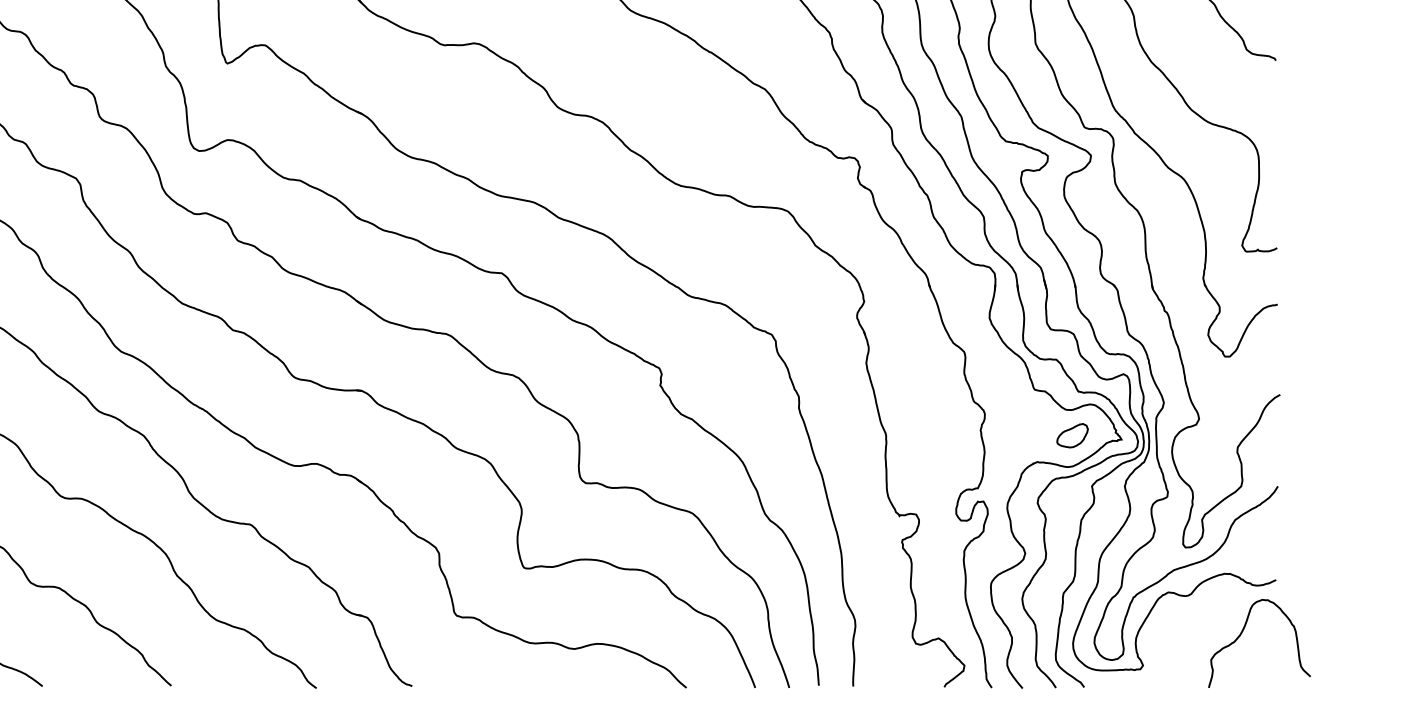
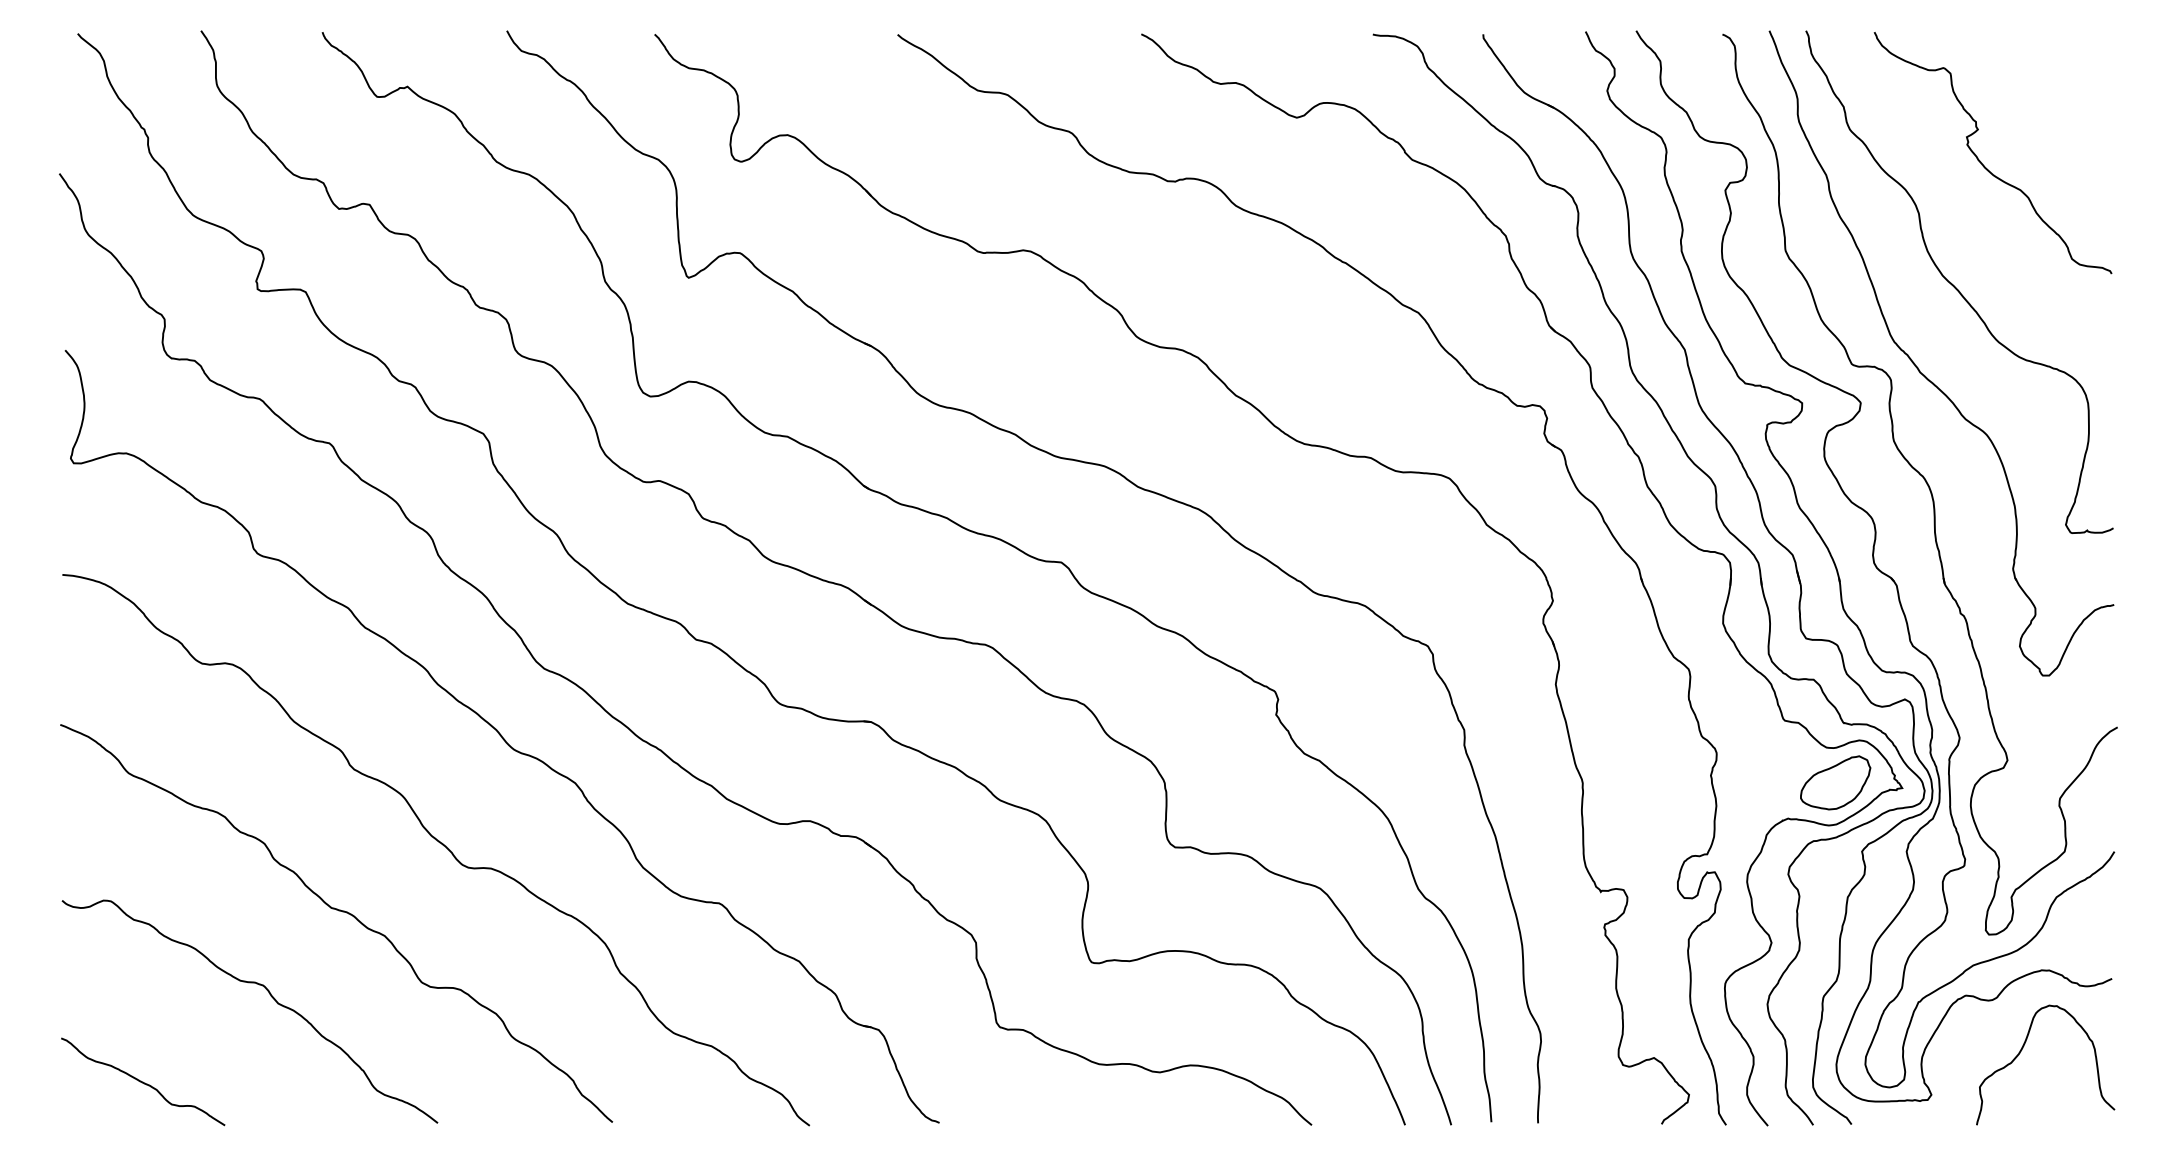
part: (1072, 435) -> (1835, 782), size x1.67
curve: (1242, 632) -> (2022, 1050), moved

